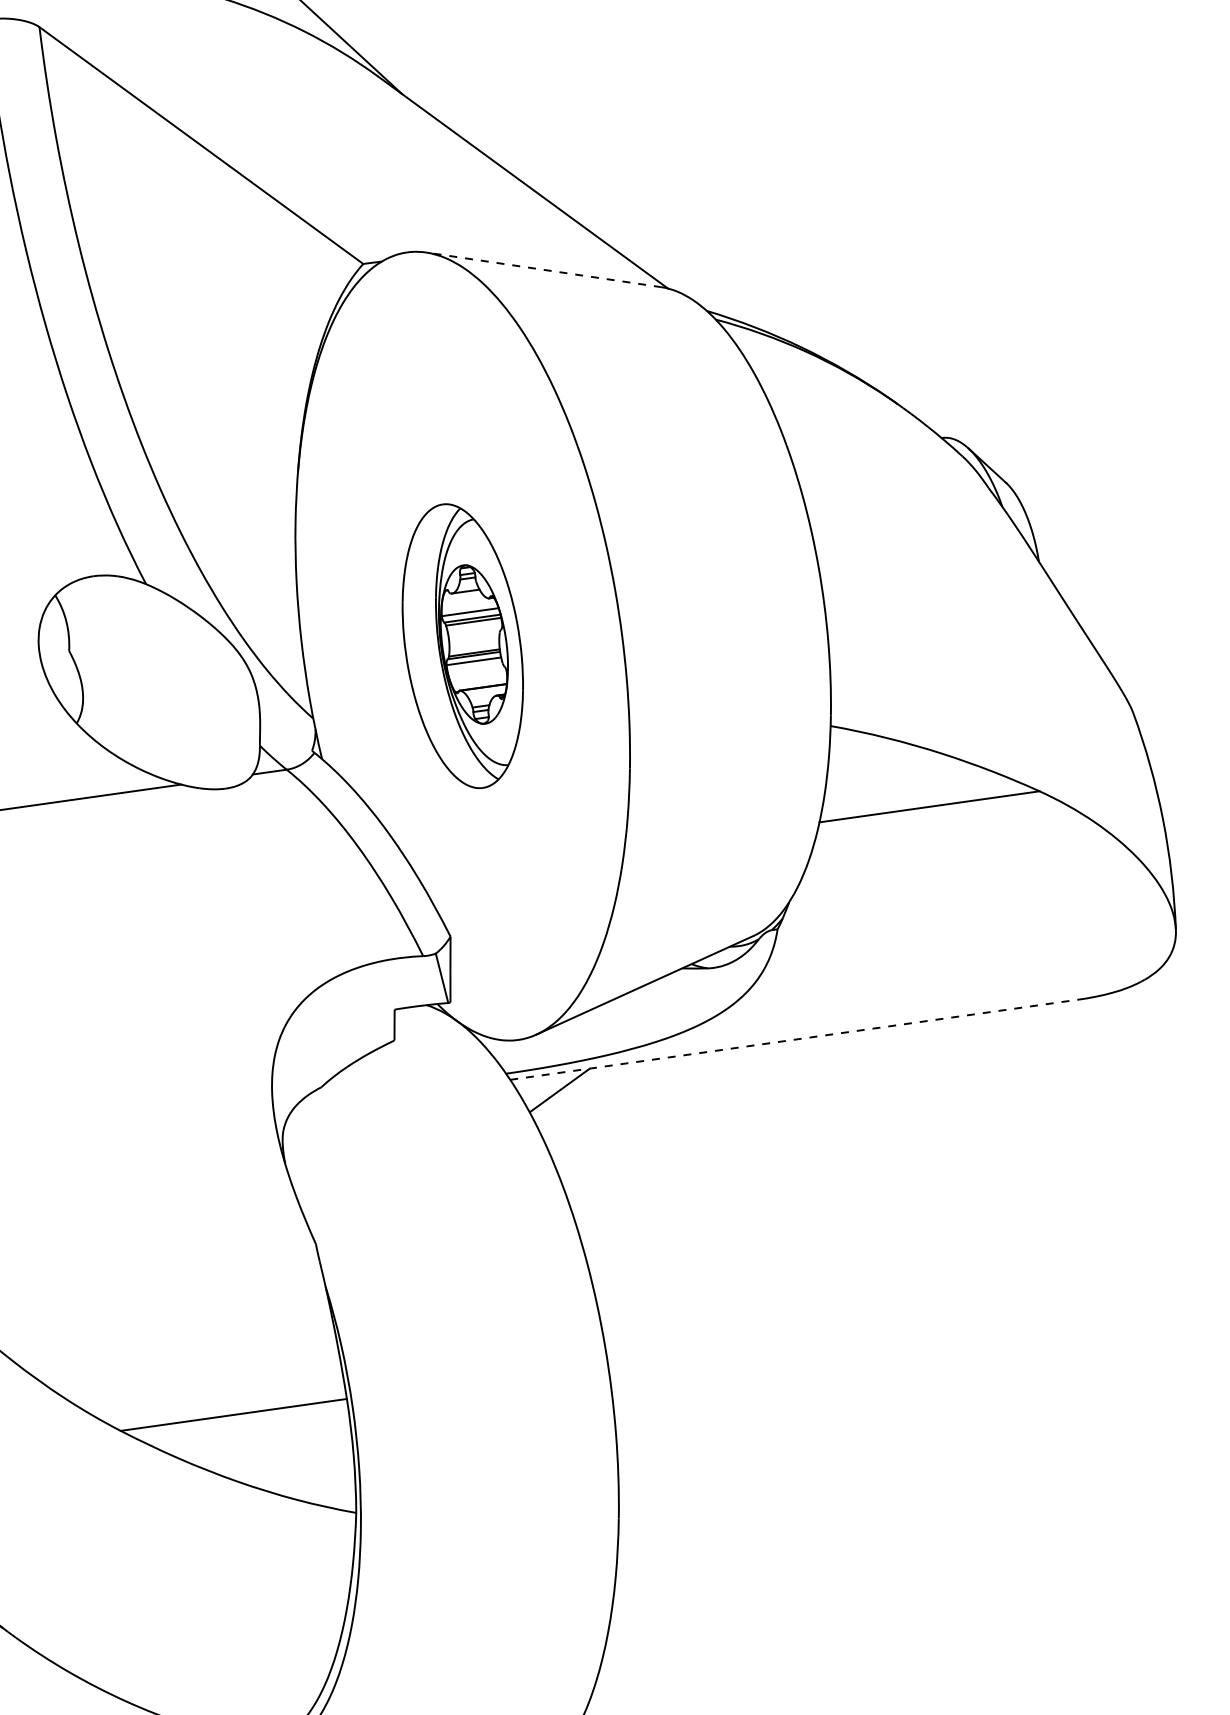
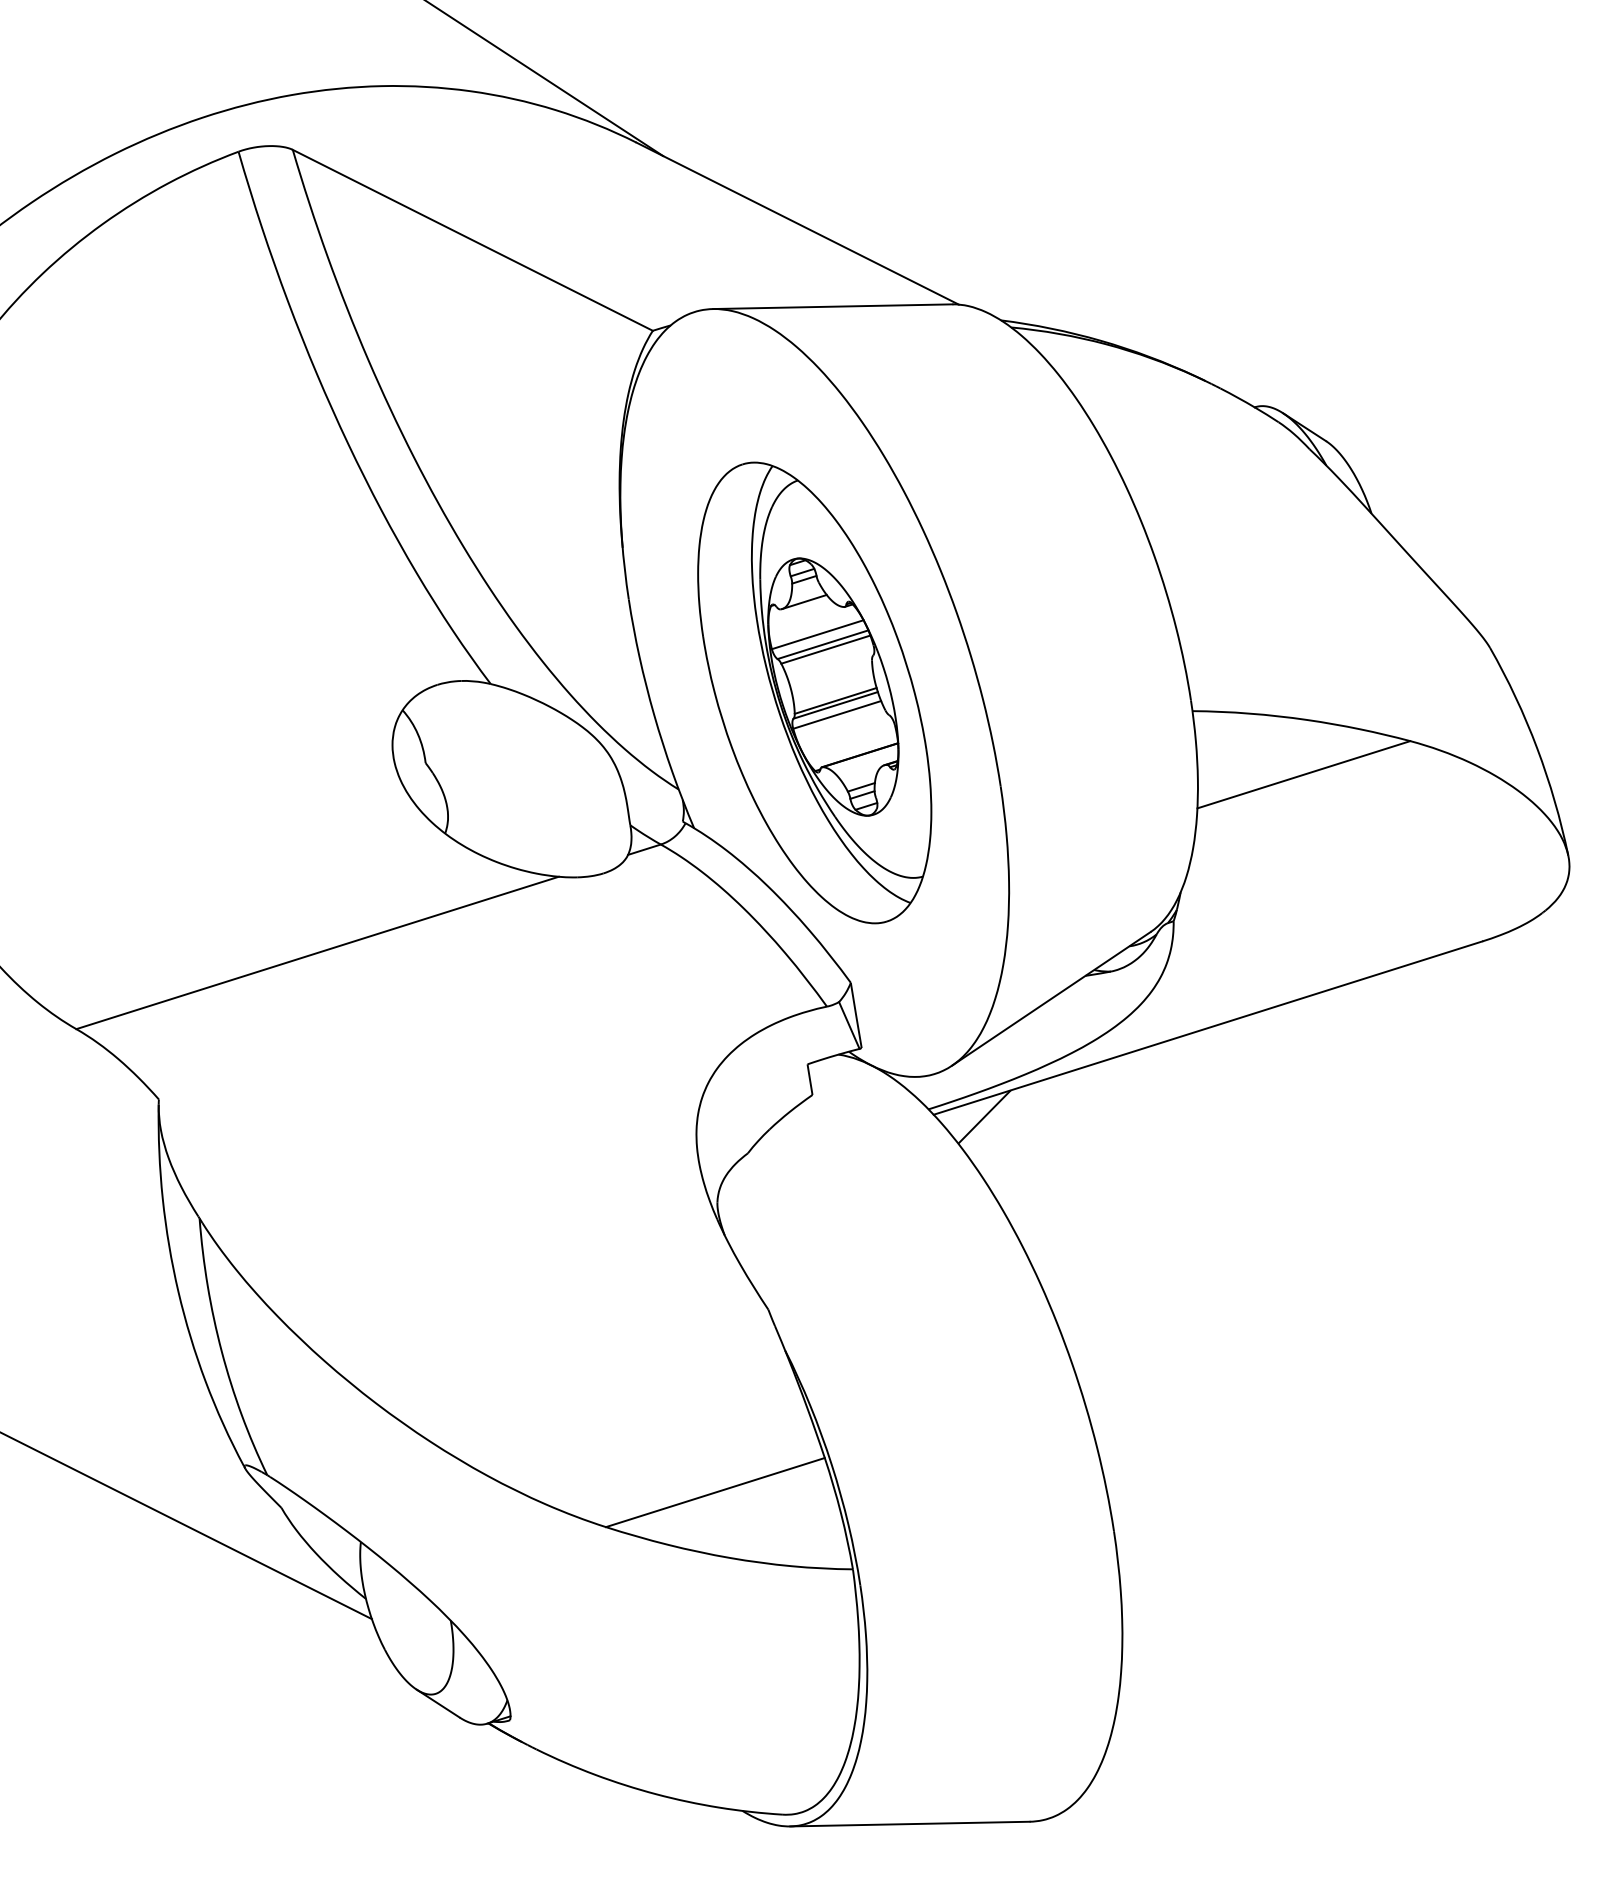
line: (543, 269) -> (832, 306), dashed -> solid
part: (462, 645) -> (814, 692), size x1.67
line: (793, 1040) -> (1207, 1028), dashed -> solid

